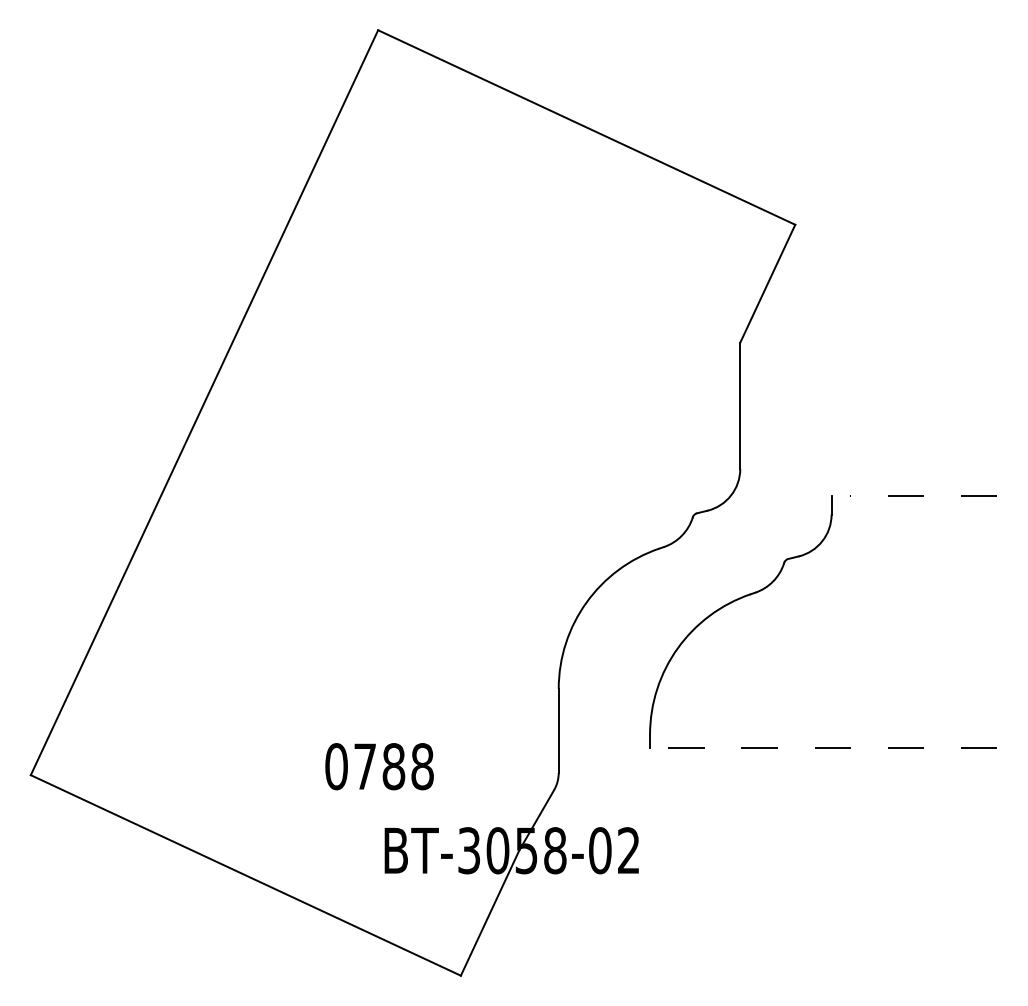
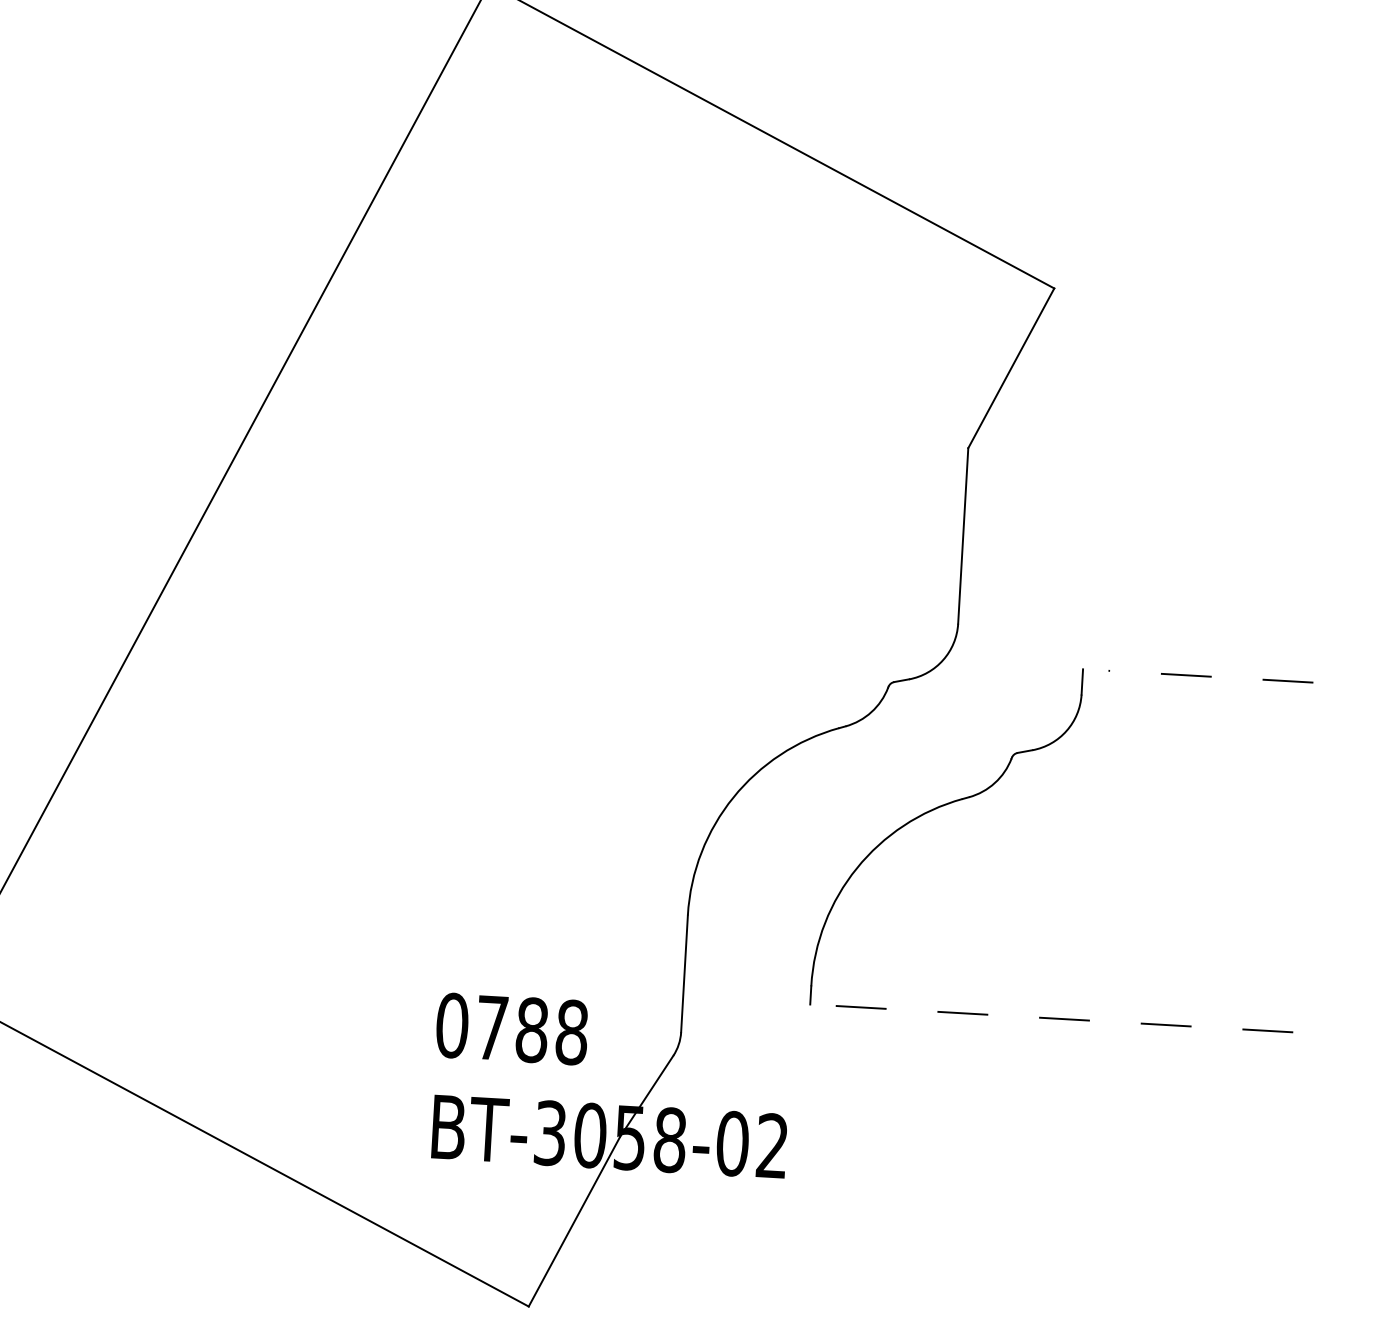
text: (379, 766) -> (512, 1028), moved

